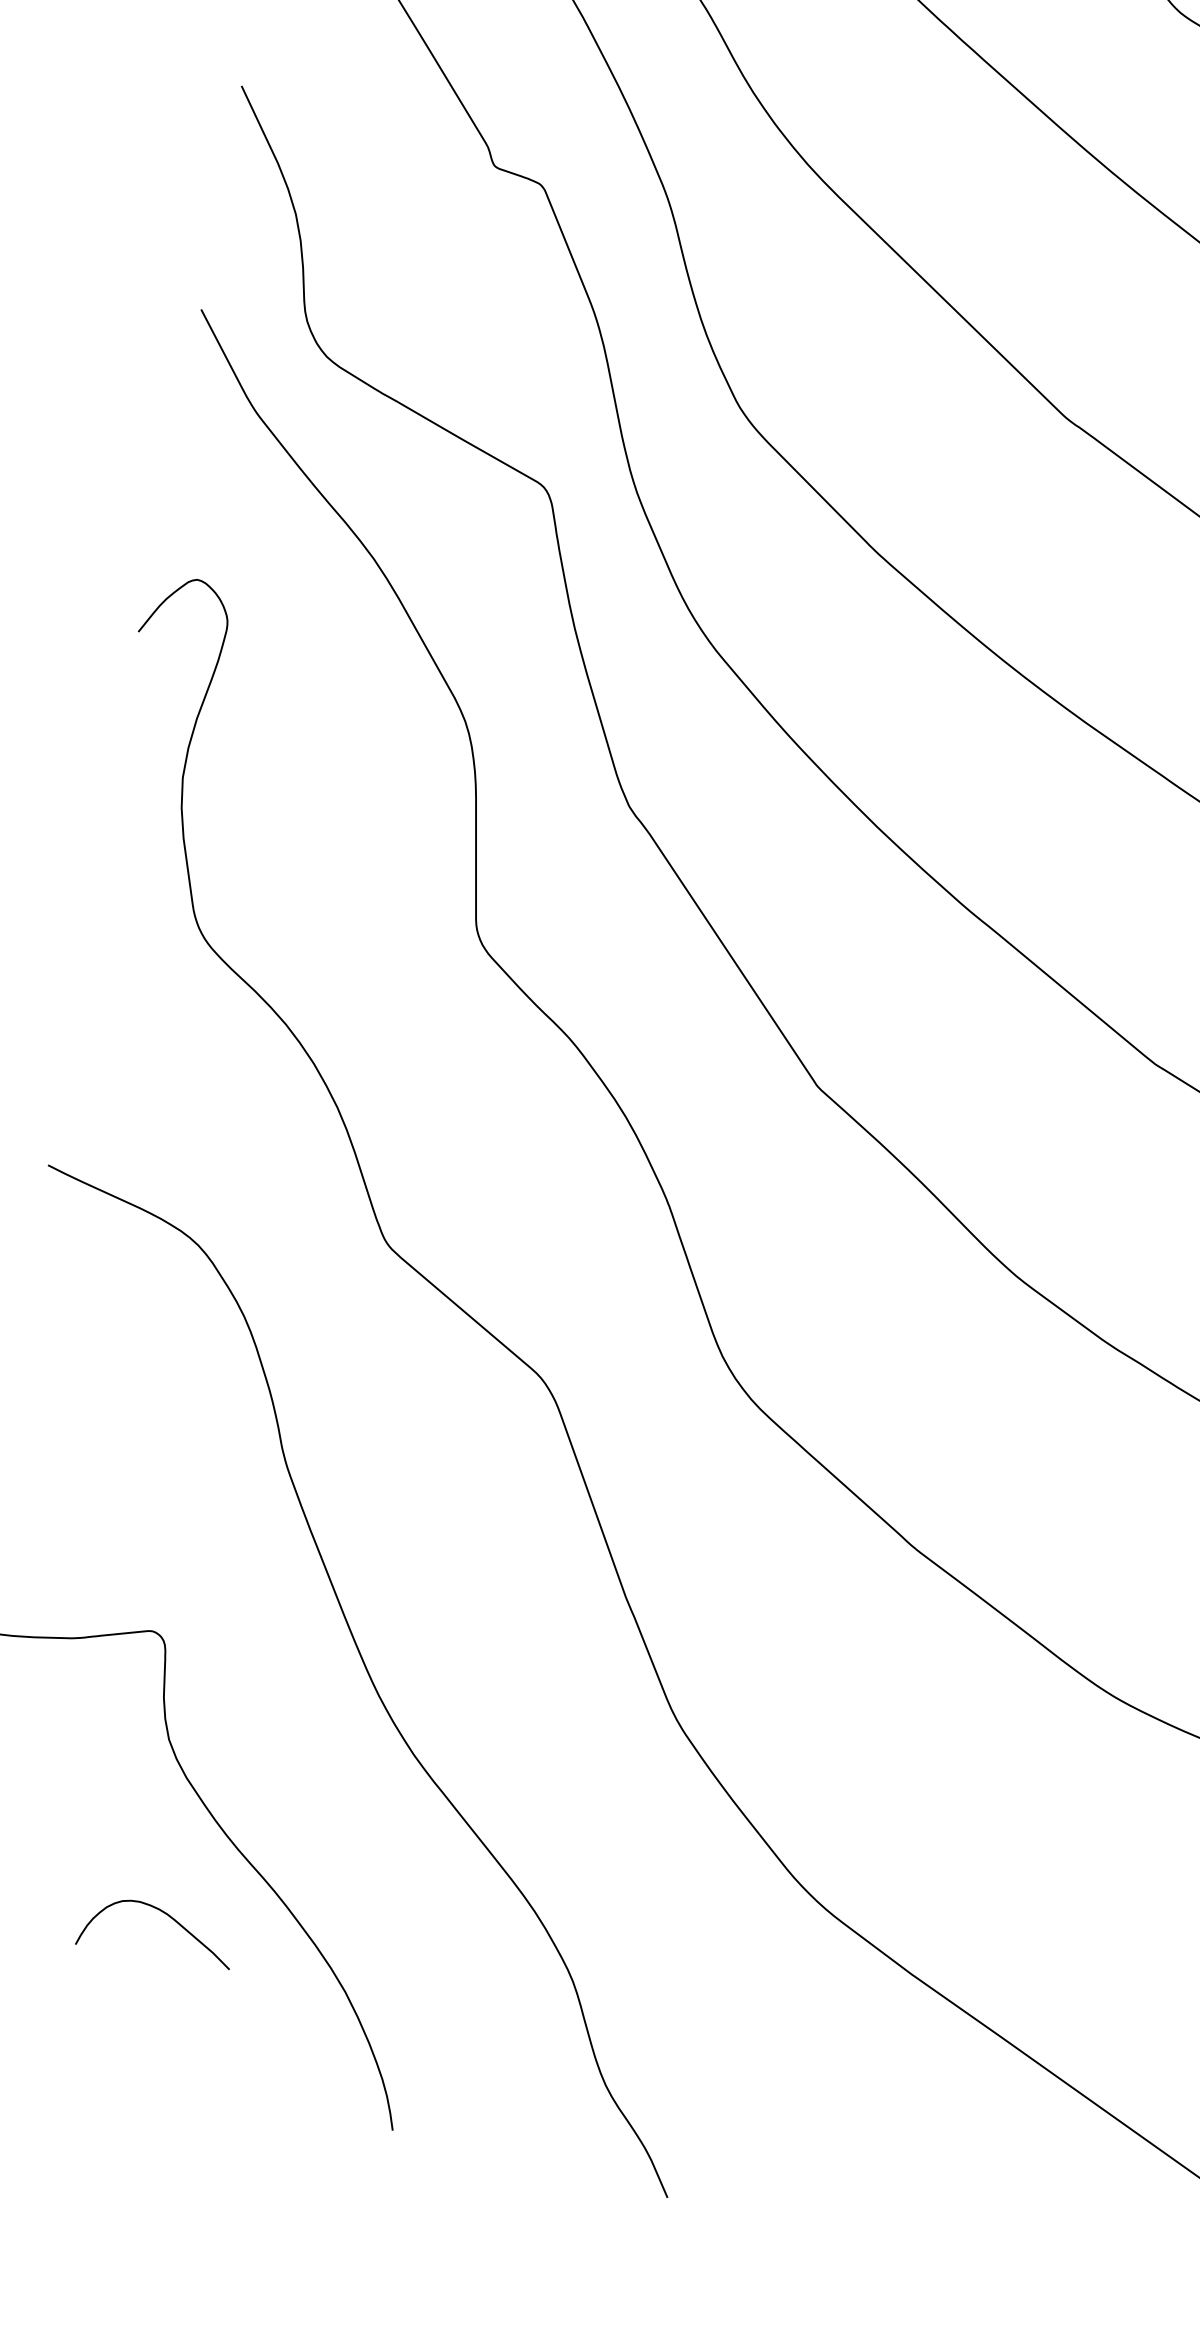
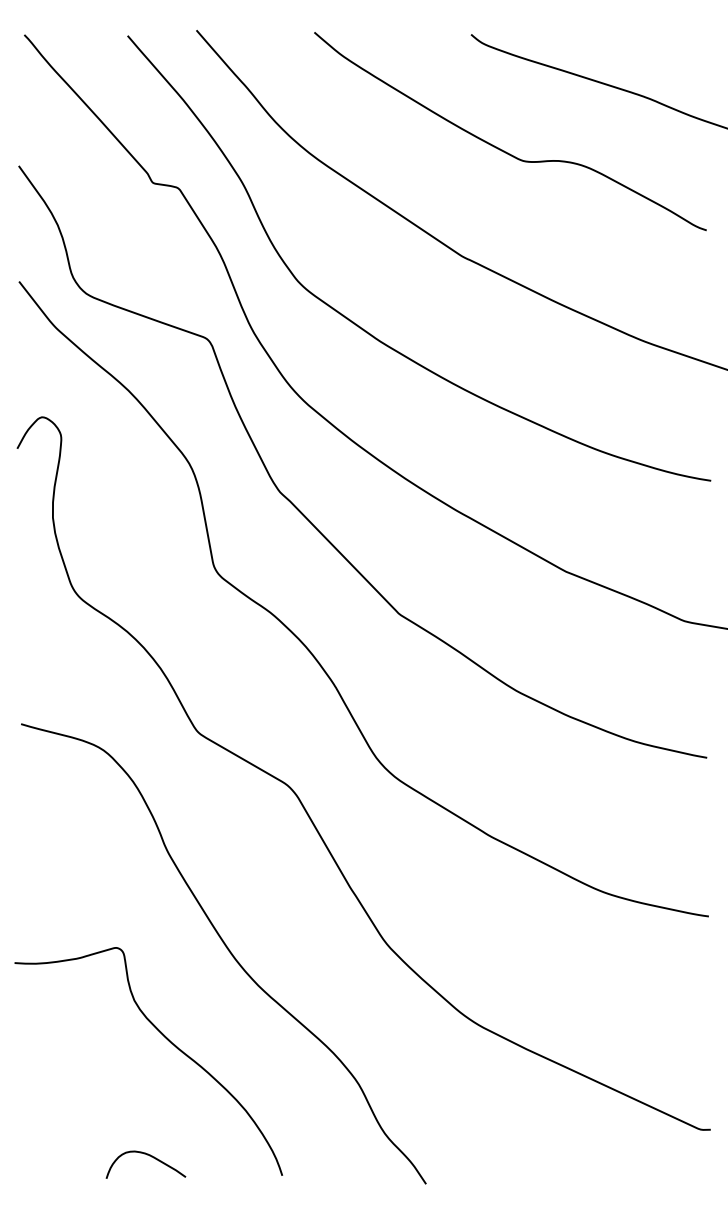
curve: (166, 1916) -> (149, 1156), moved

